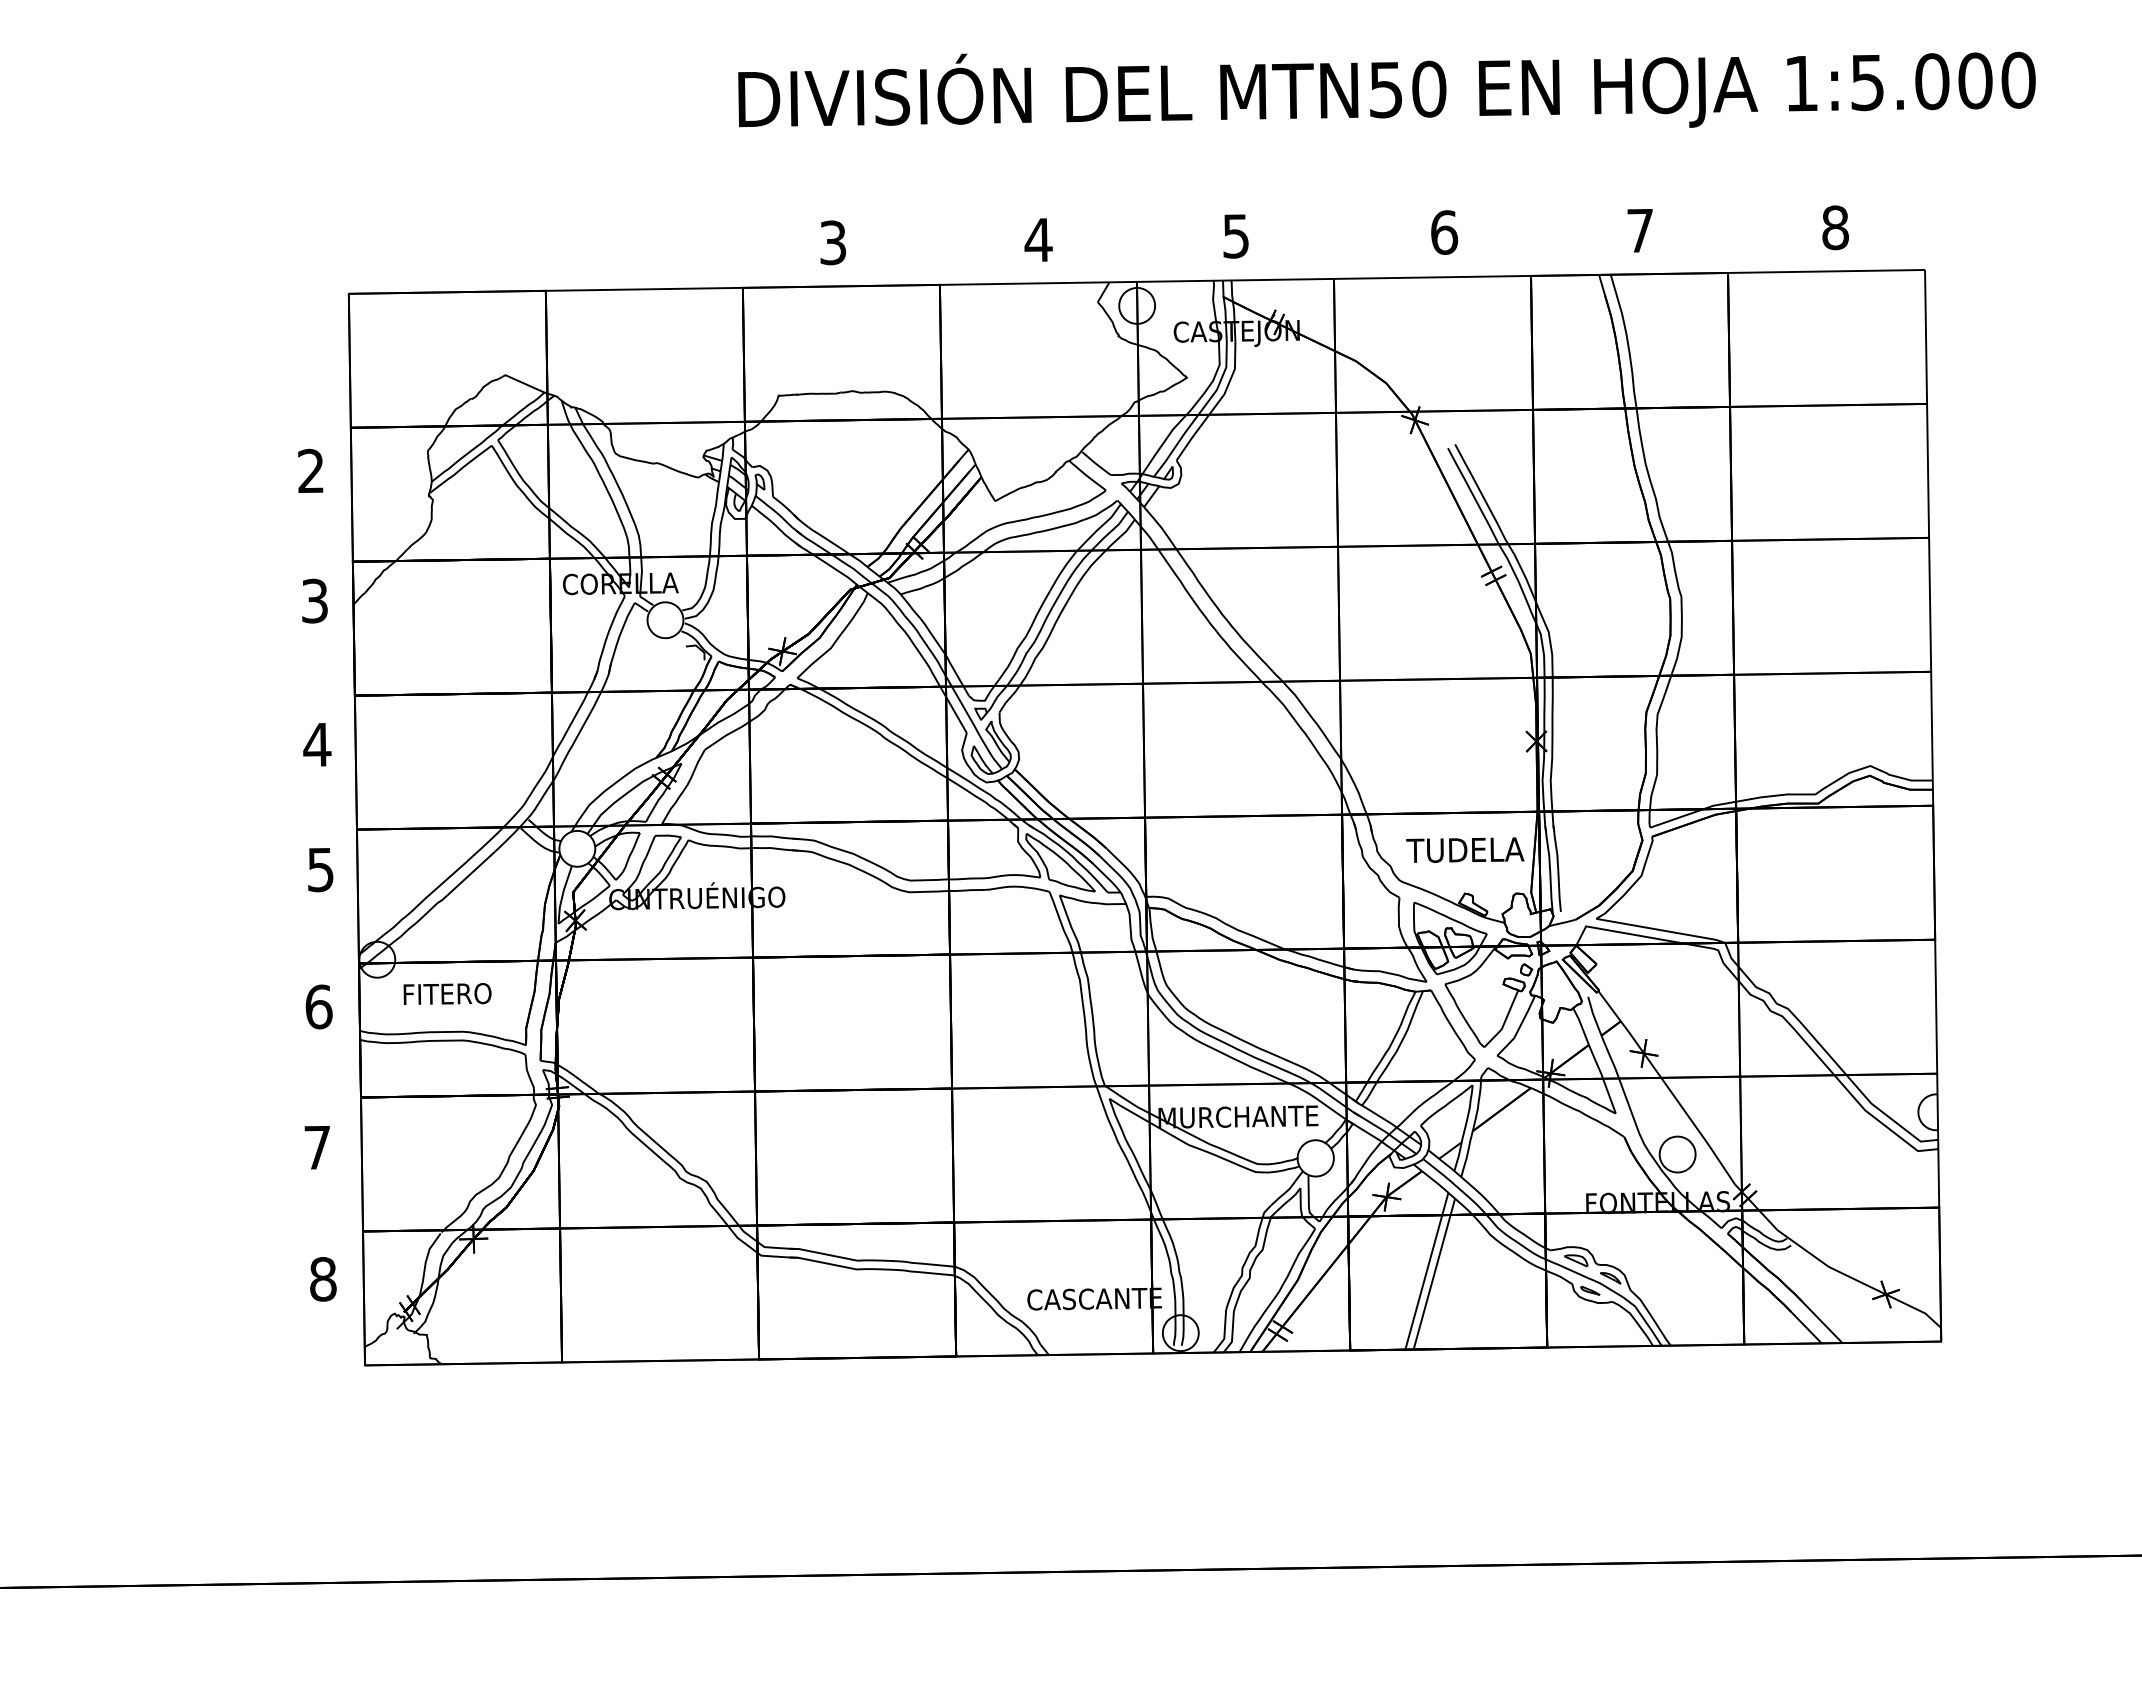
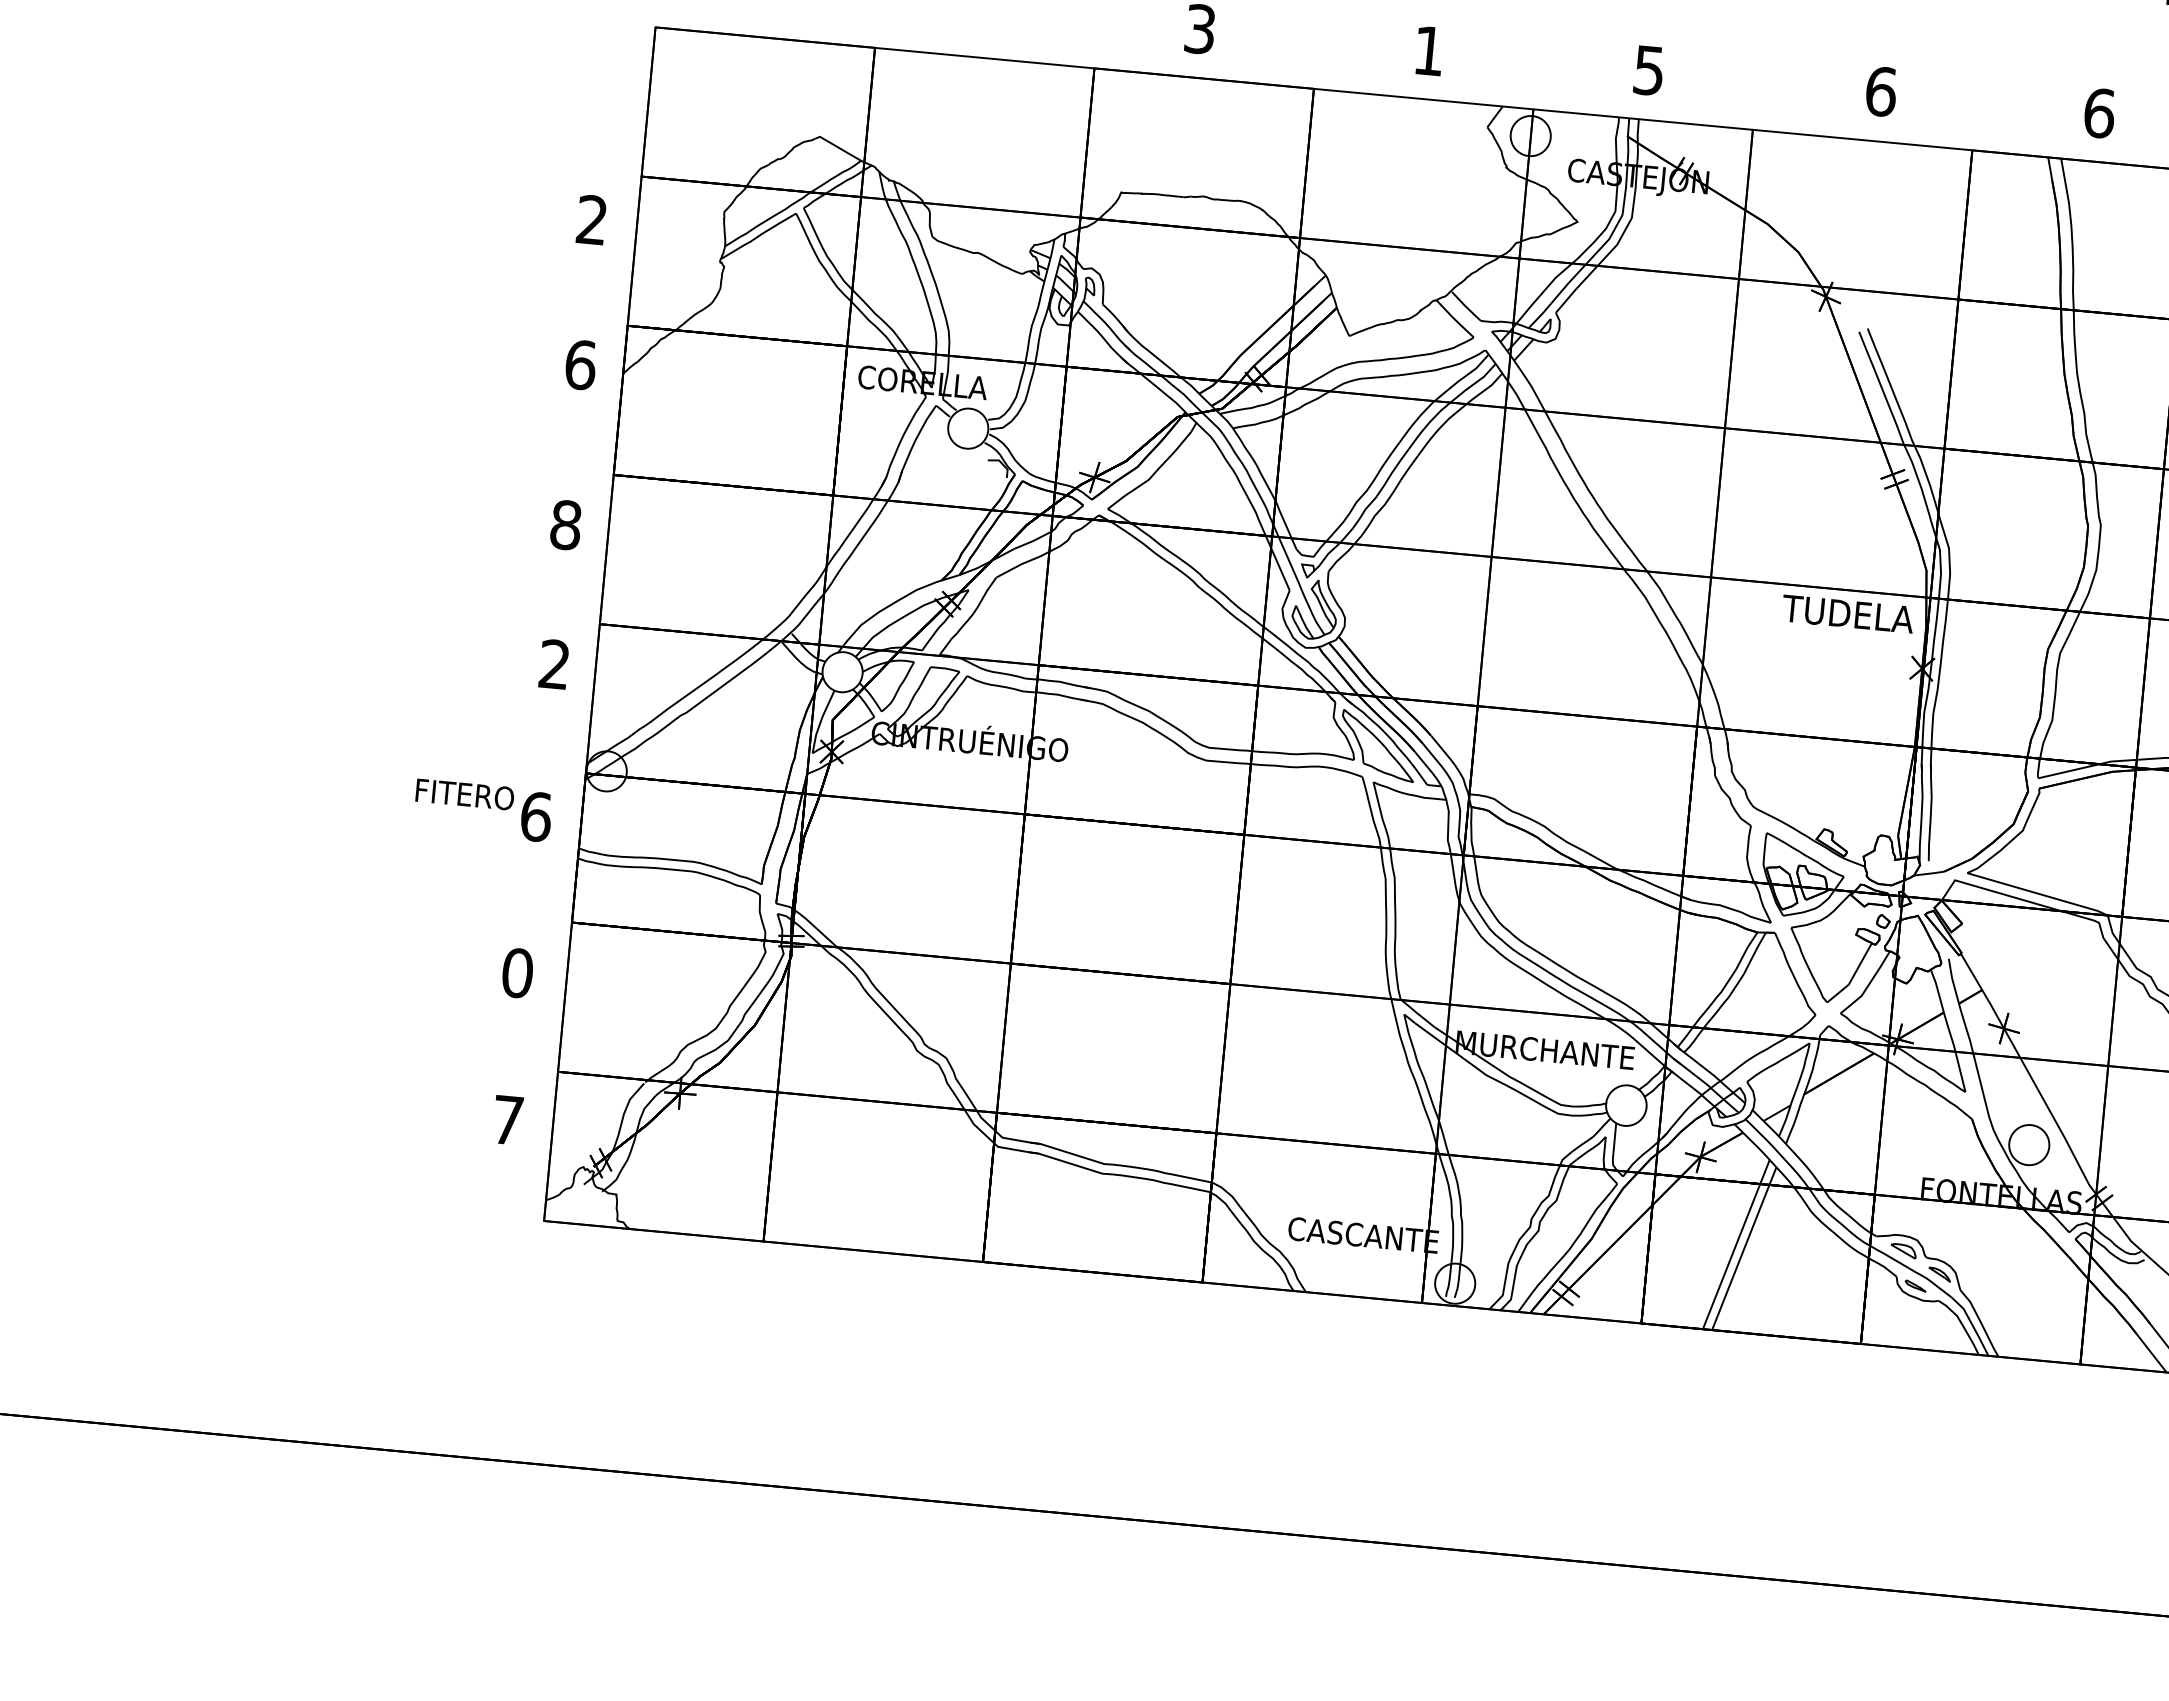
text: (1640, 230) -> (2099, 113), 7 -> 6
text: (1038, 239) -> (1429, 50), 4 -> 1
text: (314, 600) -> (580, 364), 3 -> 6
text: (317, 744) -> (566, 524), 4 -> 8
text: (1465, 849) -> (1848, 613), moved
text: (320, 869) -> (554, 664), 5 -> 2
text: (447, 993) -> (464, 793), moved
text: (317, 1147) -> (517, 972), 7 -> 0
text: (323, 1279) -> (508, 1120), 8 -> 7

